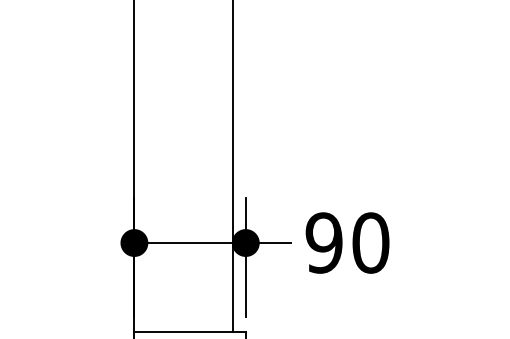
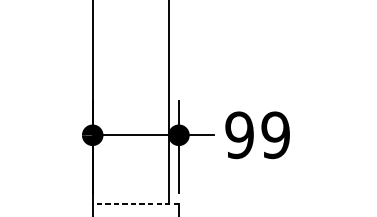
text: (370, 242) -> (275, 134), 90 -> 99
line: (190, 332) -> (136, 204), solid -> dashed

